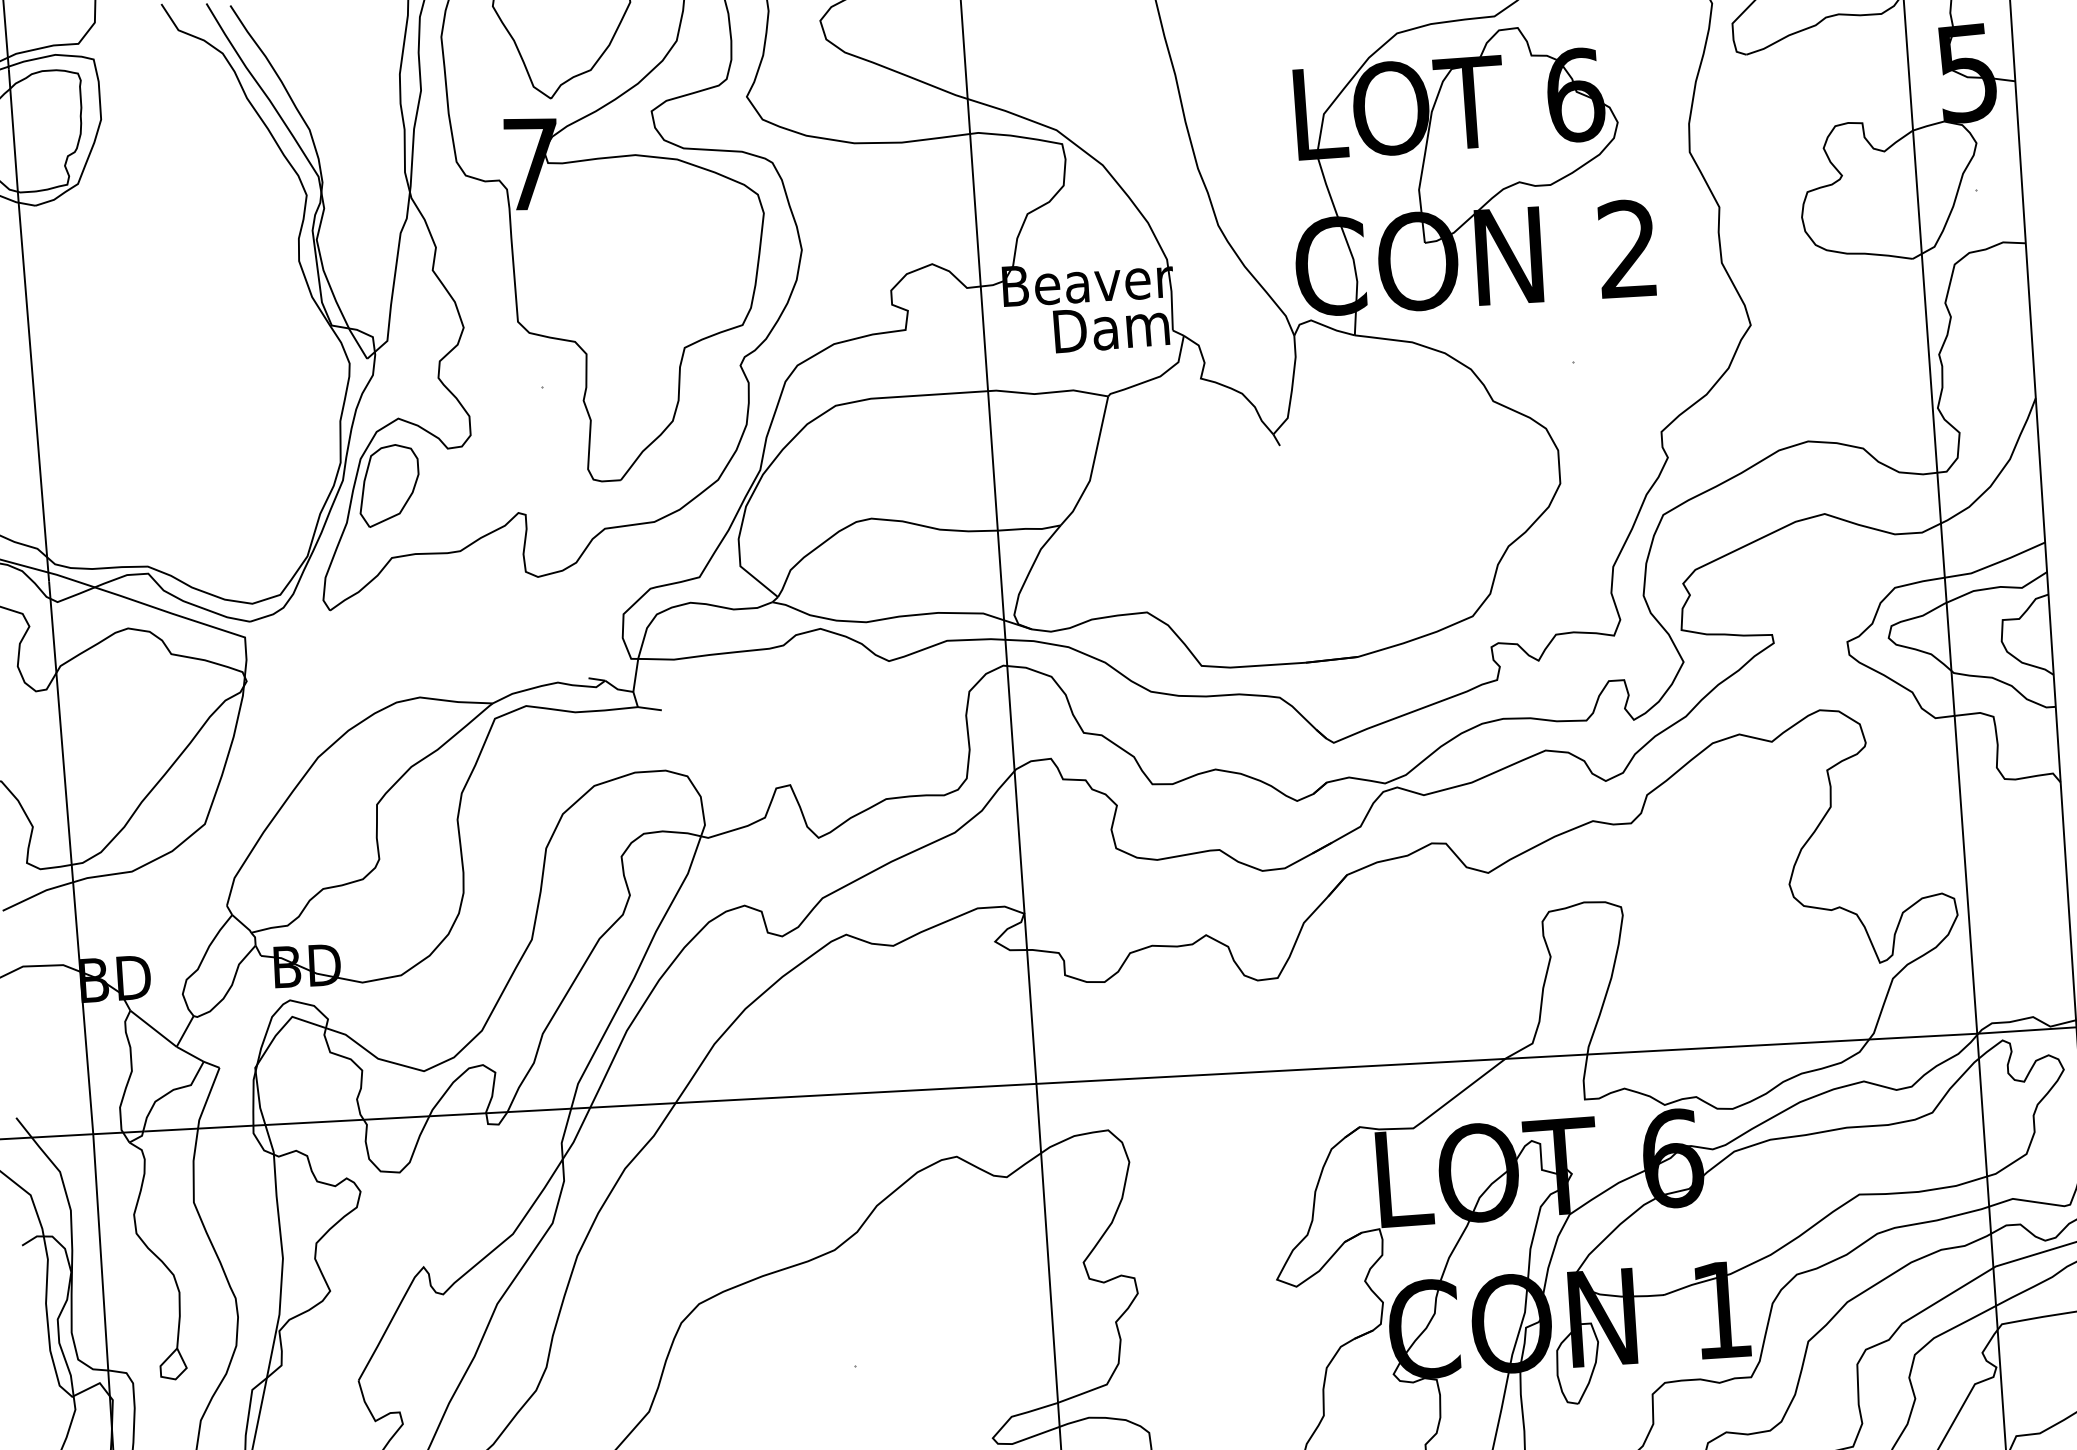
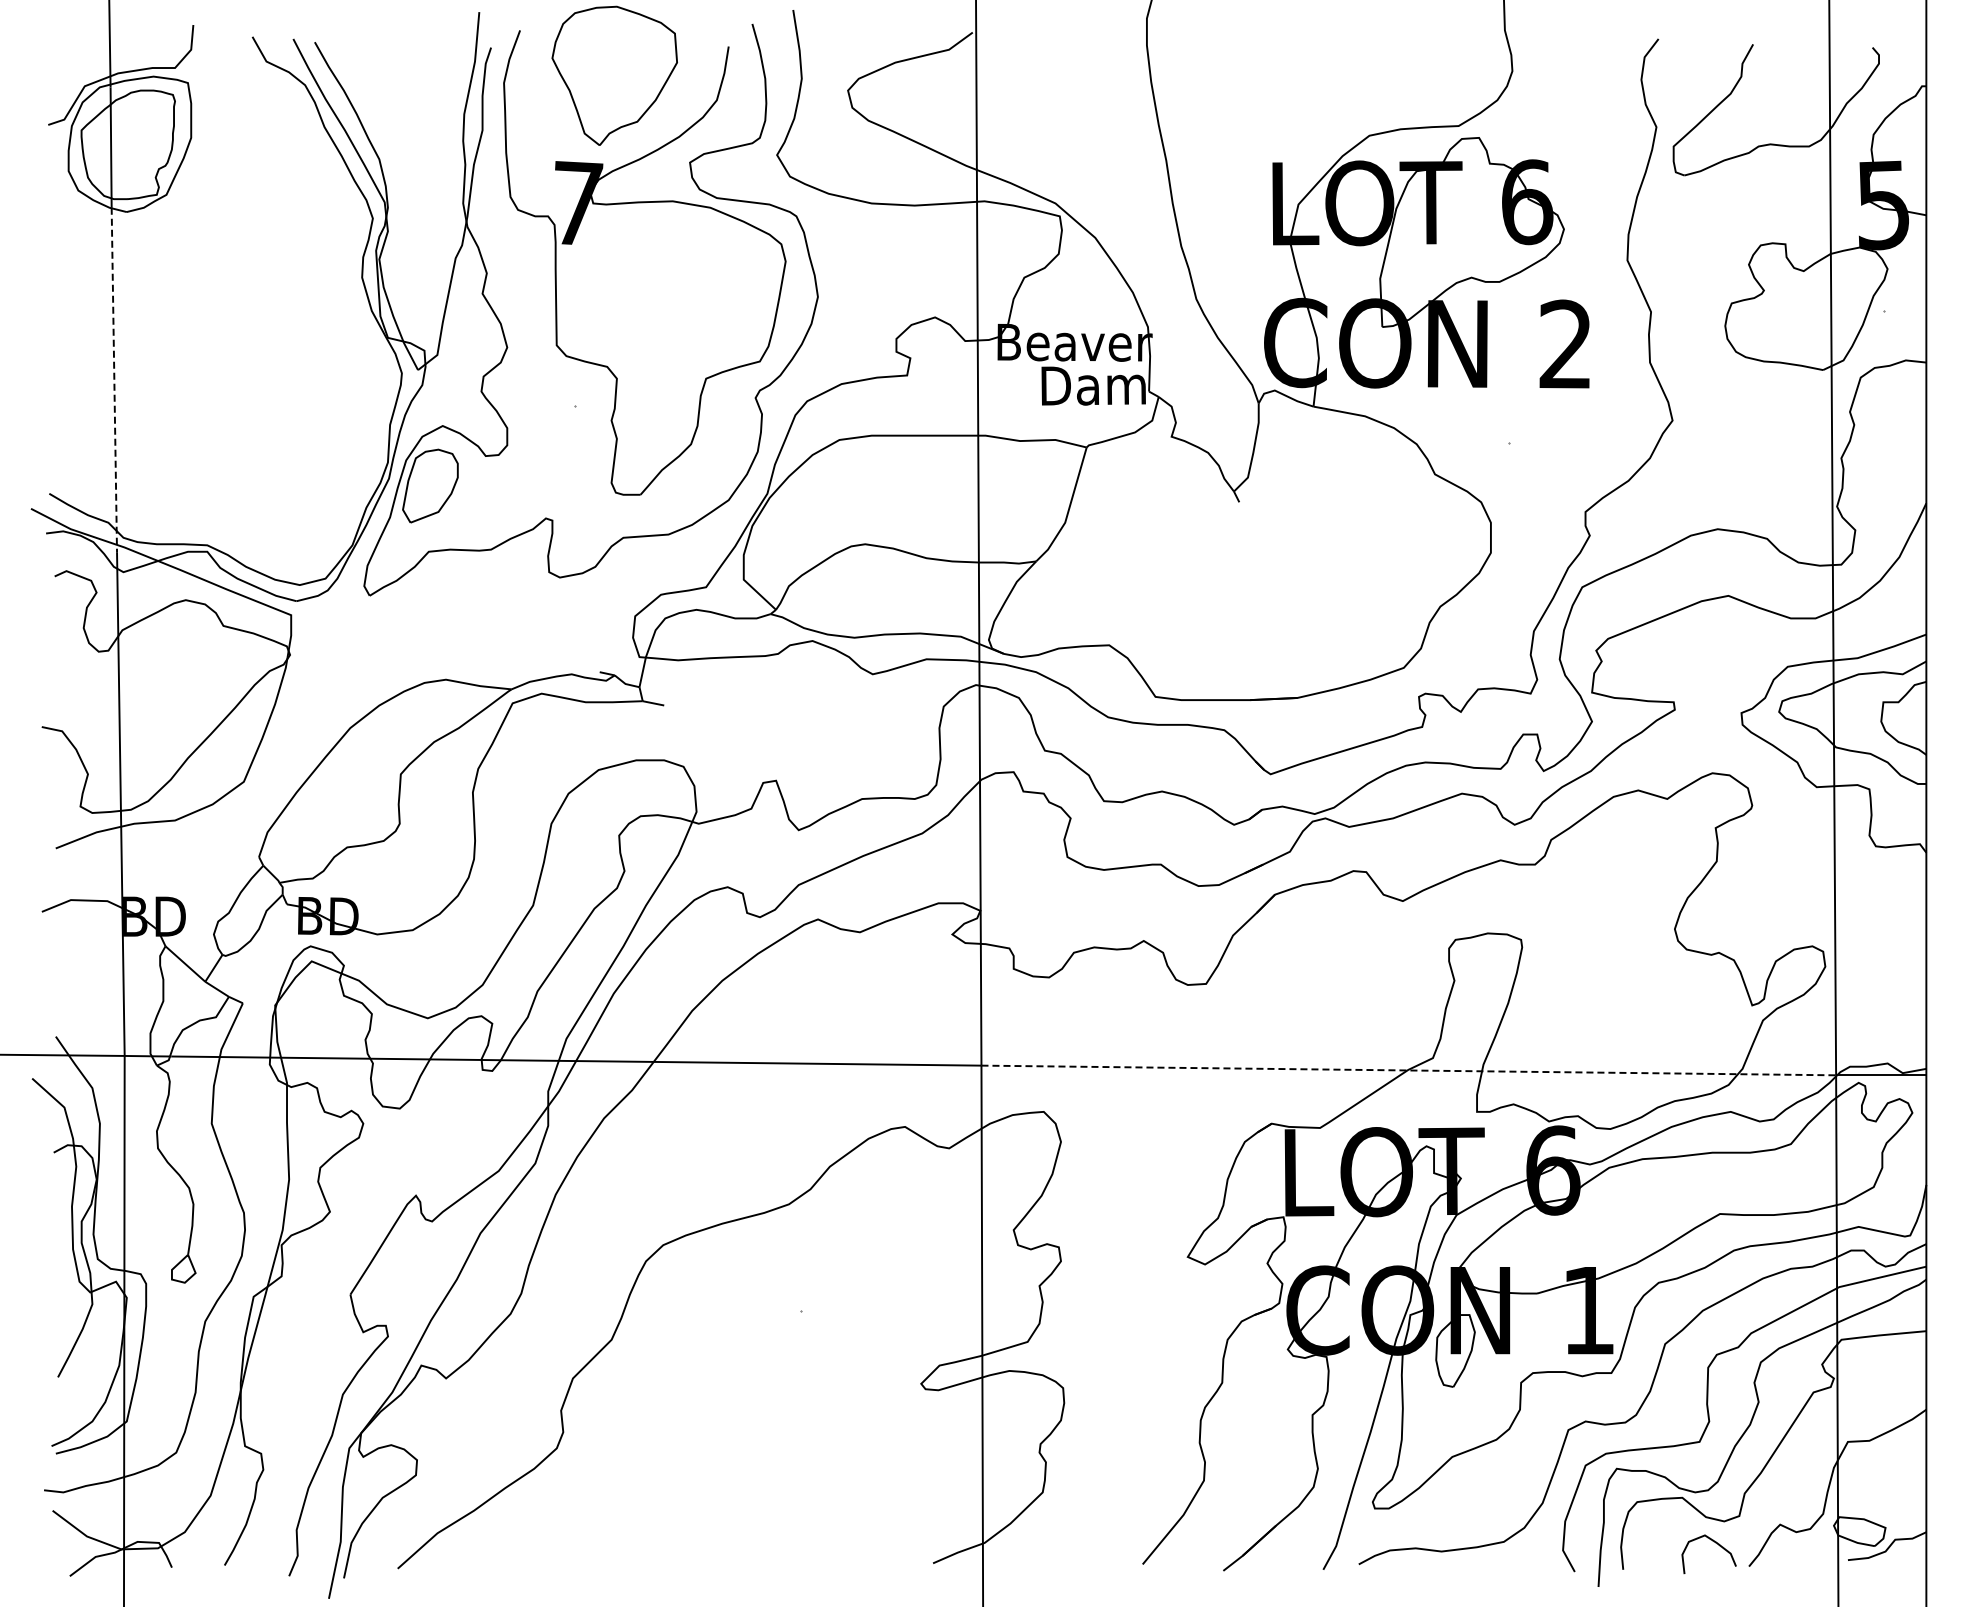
line: (34, 391) -> (114, 380), solid -> dashed
line: (1507, 1058) -> (1409, 1070), solid -> dashed

